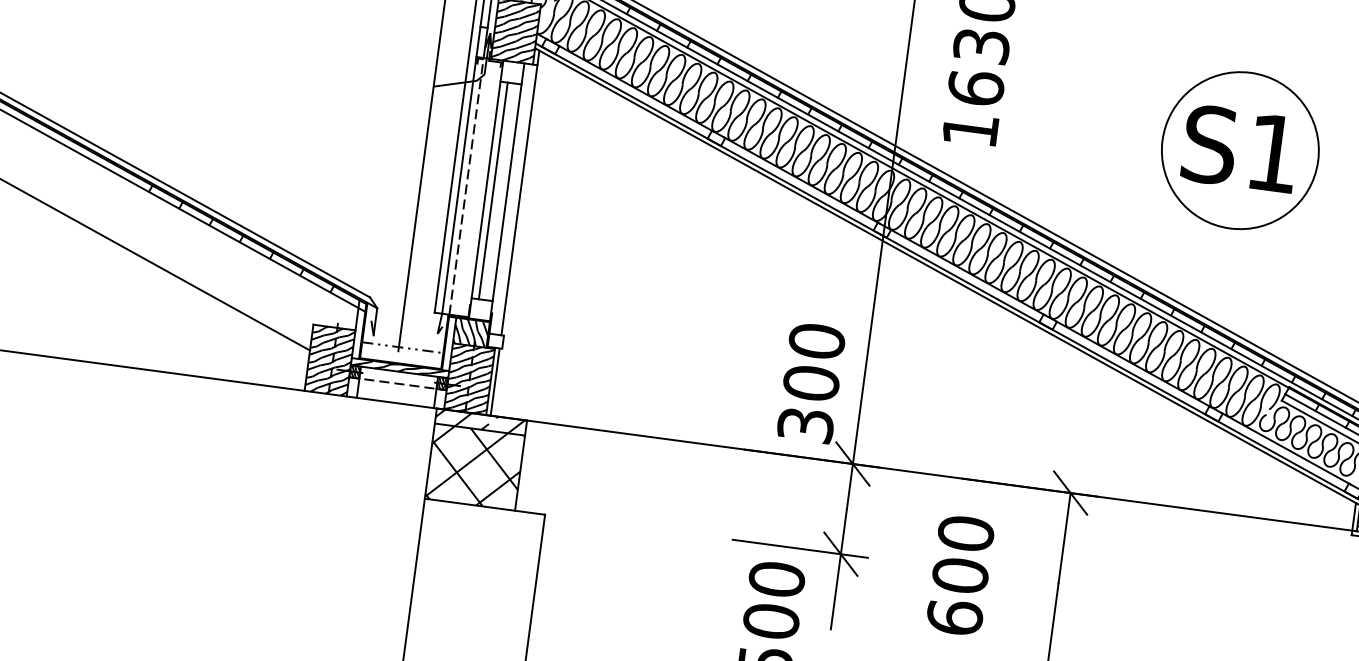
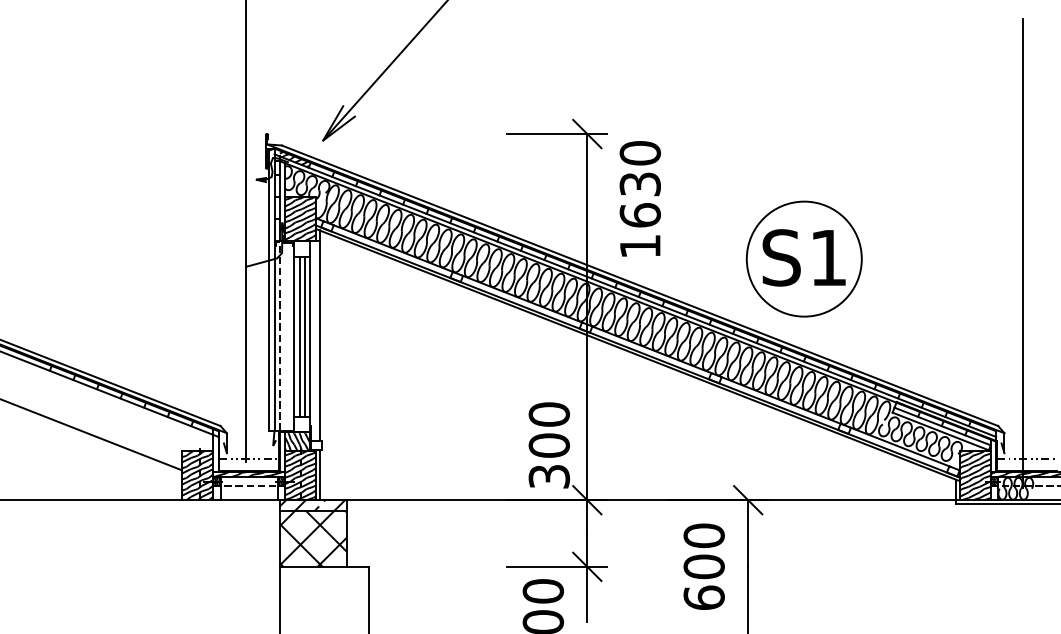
part: (1239, 149) -> (803, 258), moved
line: (499, 191) -> (304, 336), added
text: (959, 575) -> (703, 566), moved

